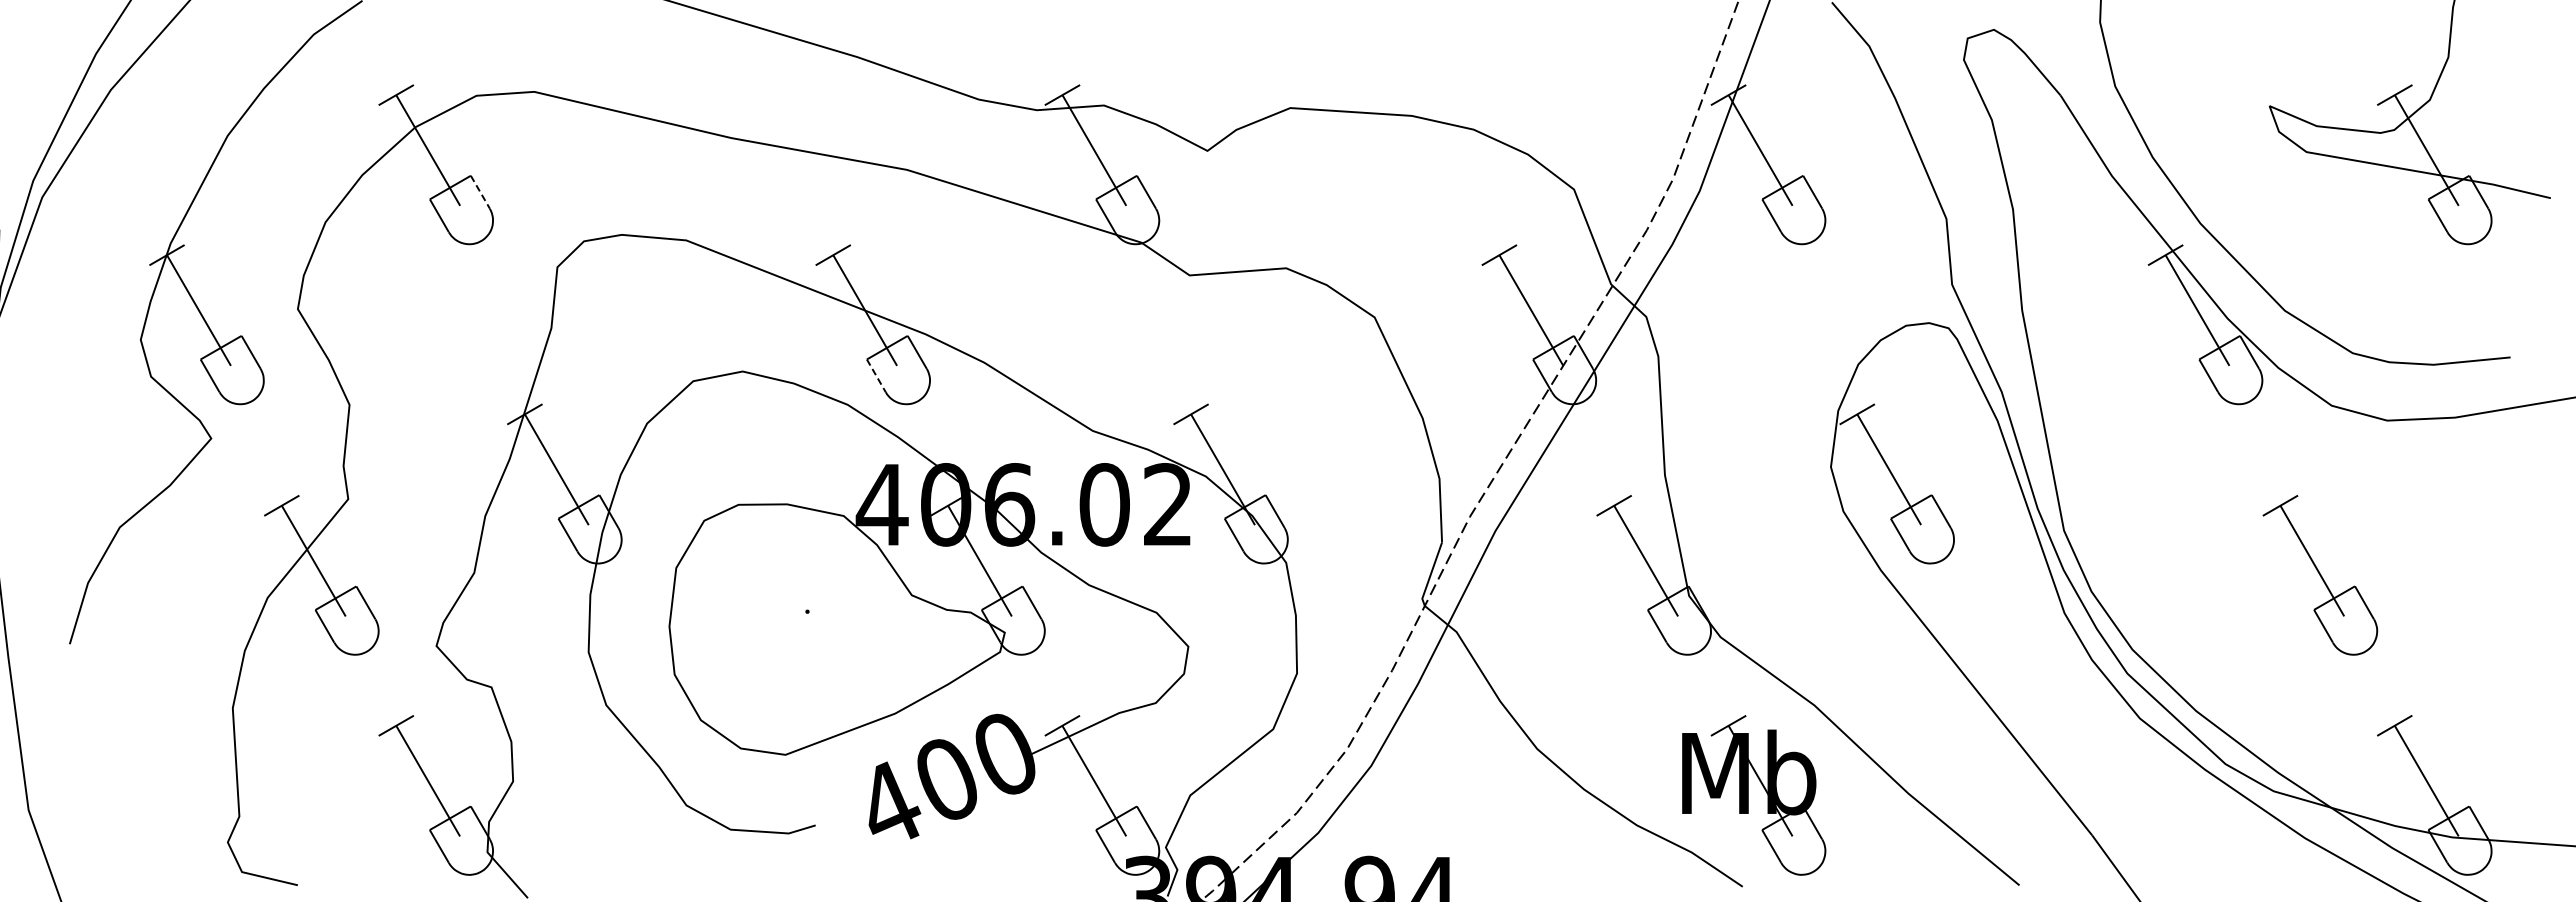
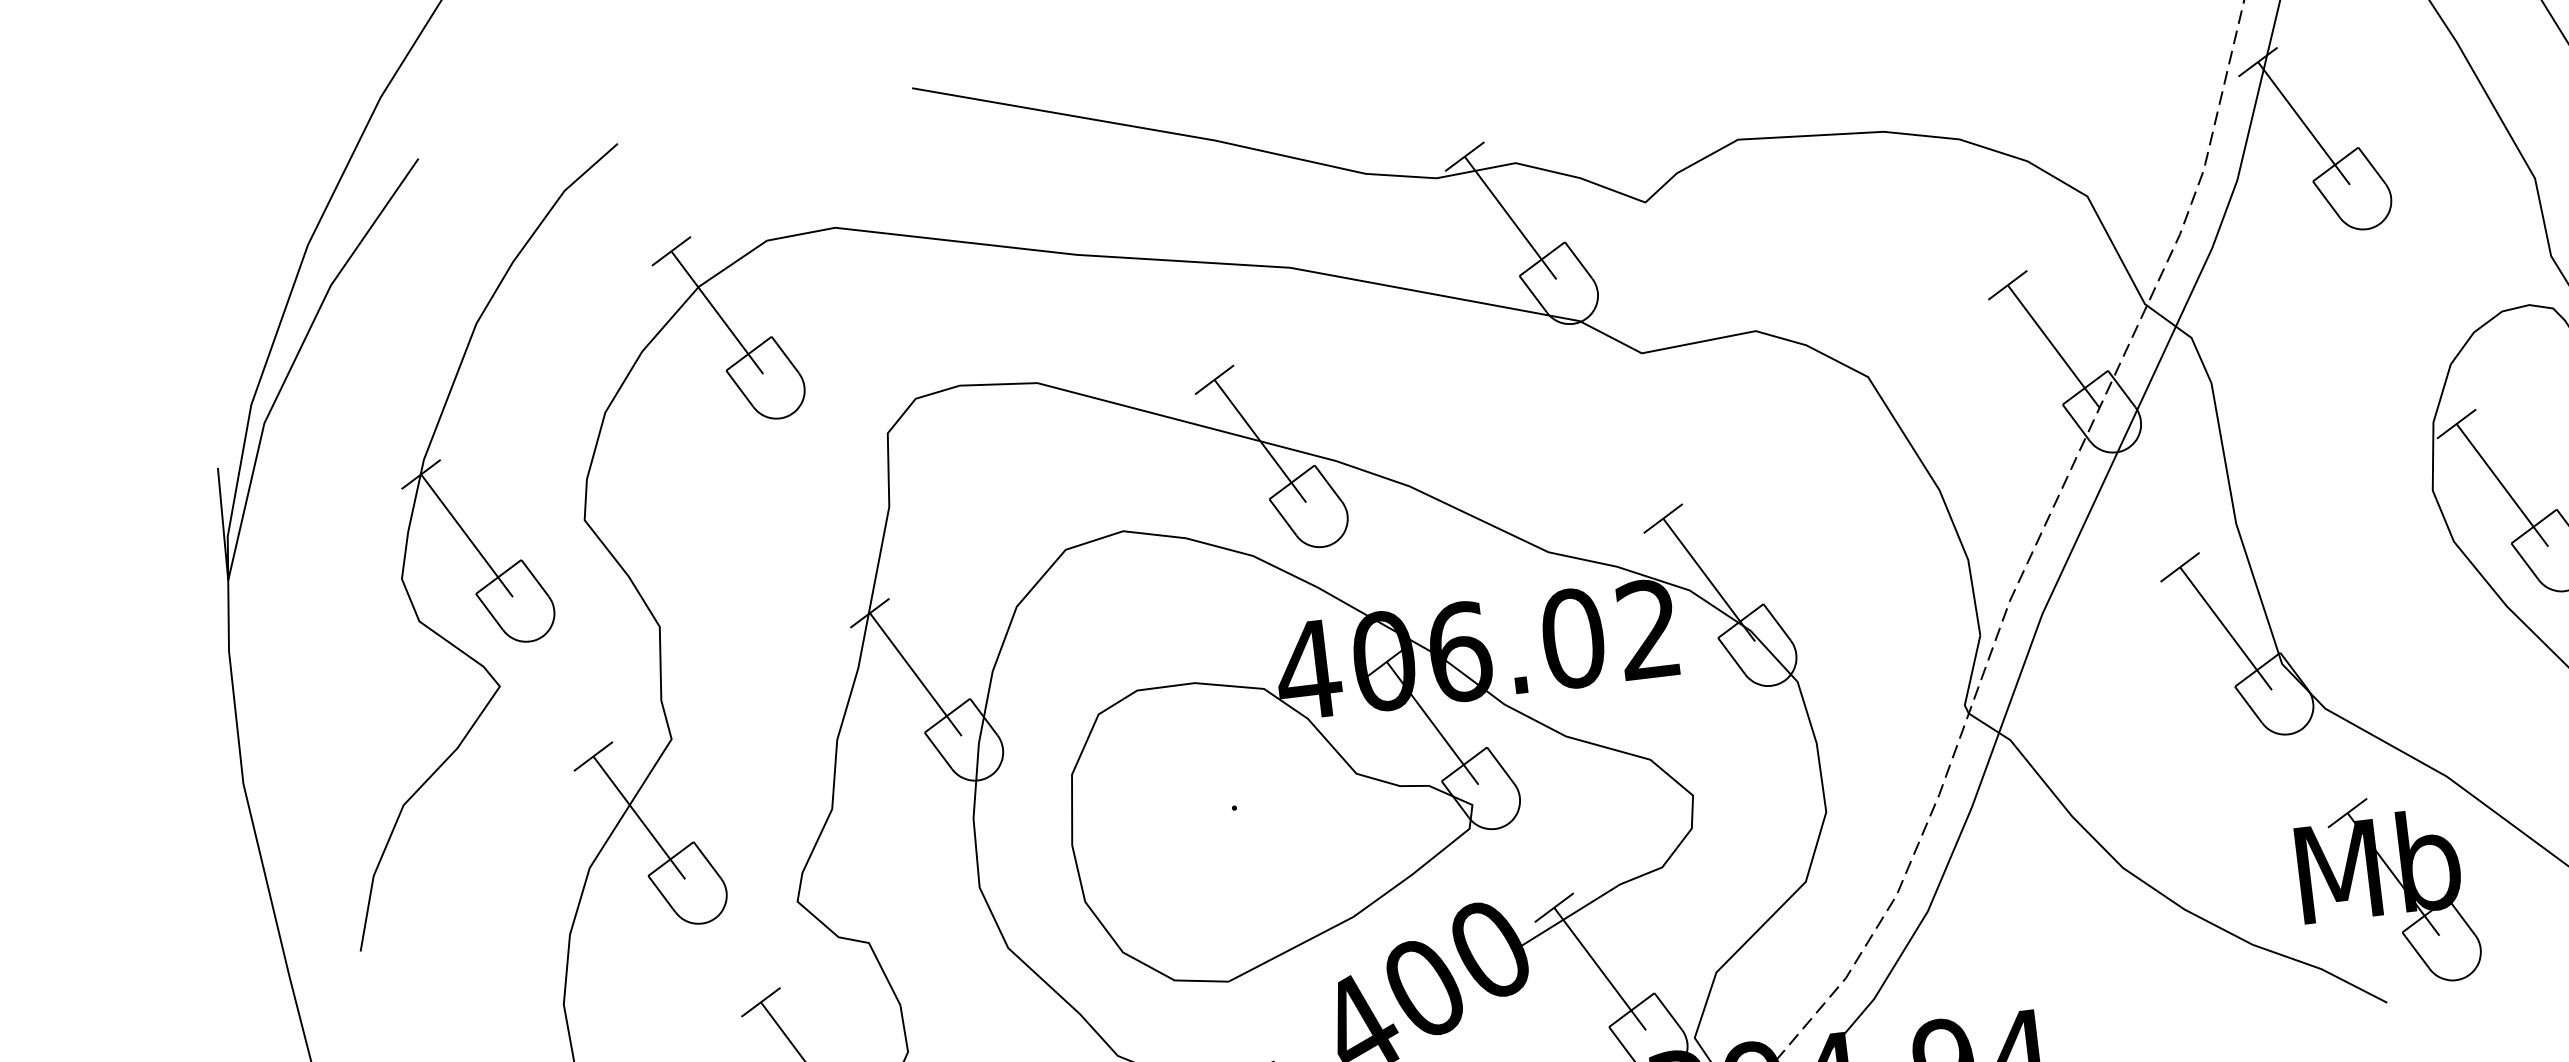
line: (480, 192) -> (785, 355), dashed -> solid
line: (876, 375) -> (1283, 516), dashed -> solid

